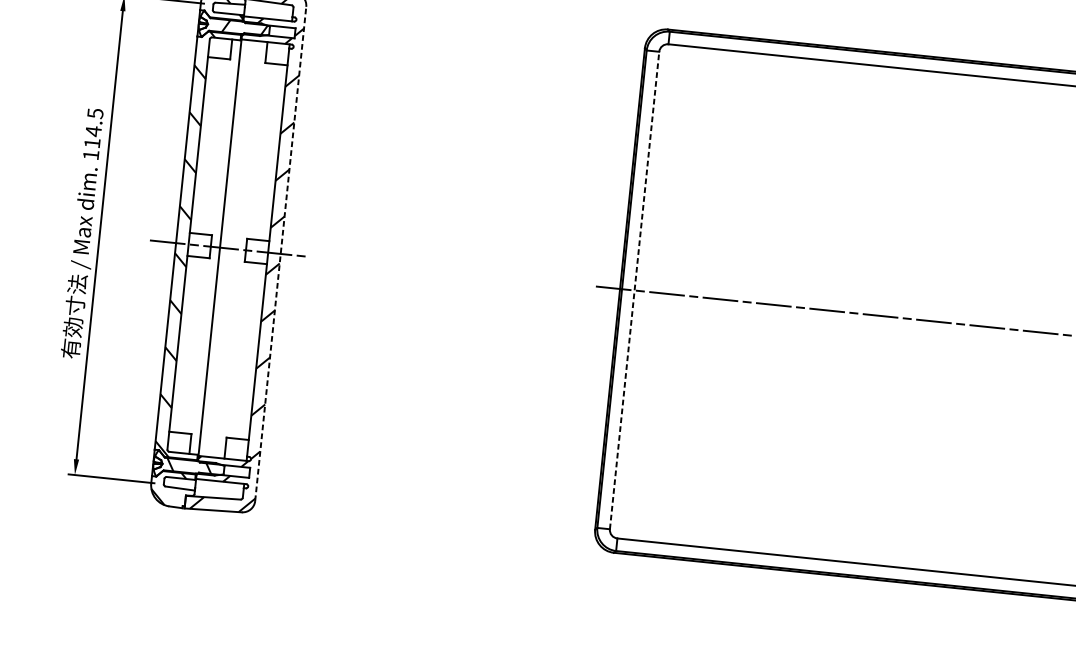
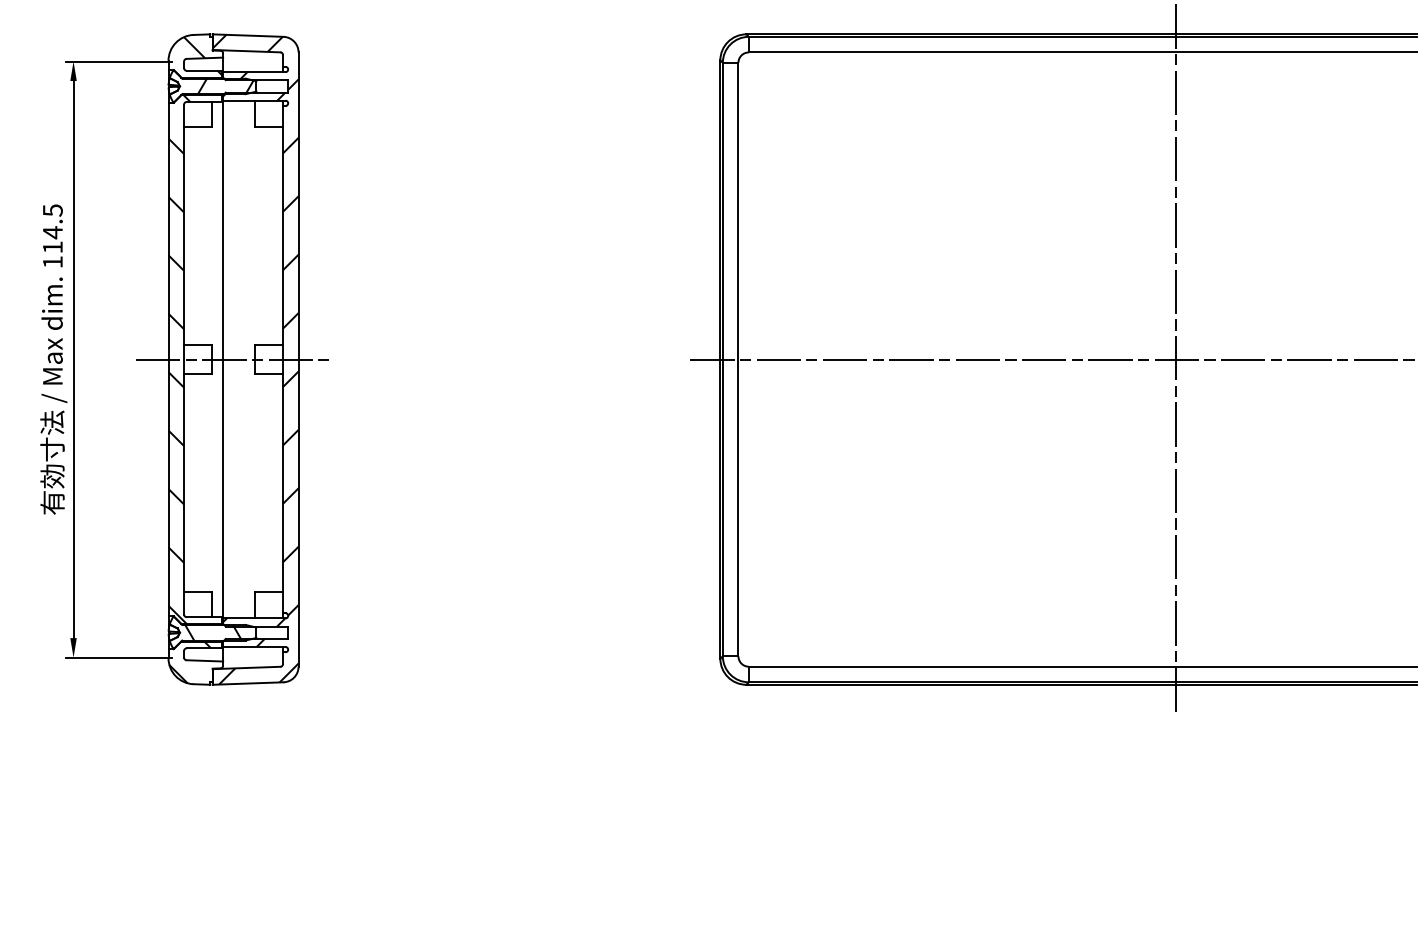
line: (280, 253) -> (298, 359), dashed -> solid
line: (634, 290) -> (738, 359), dashed -> solid
line: (986, 327) -> (1175, 360), added

